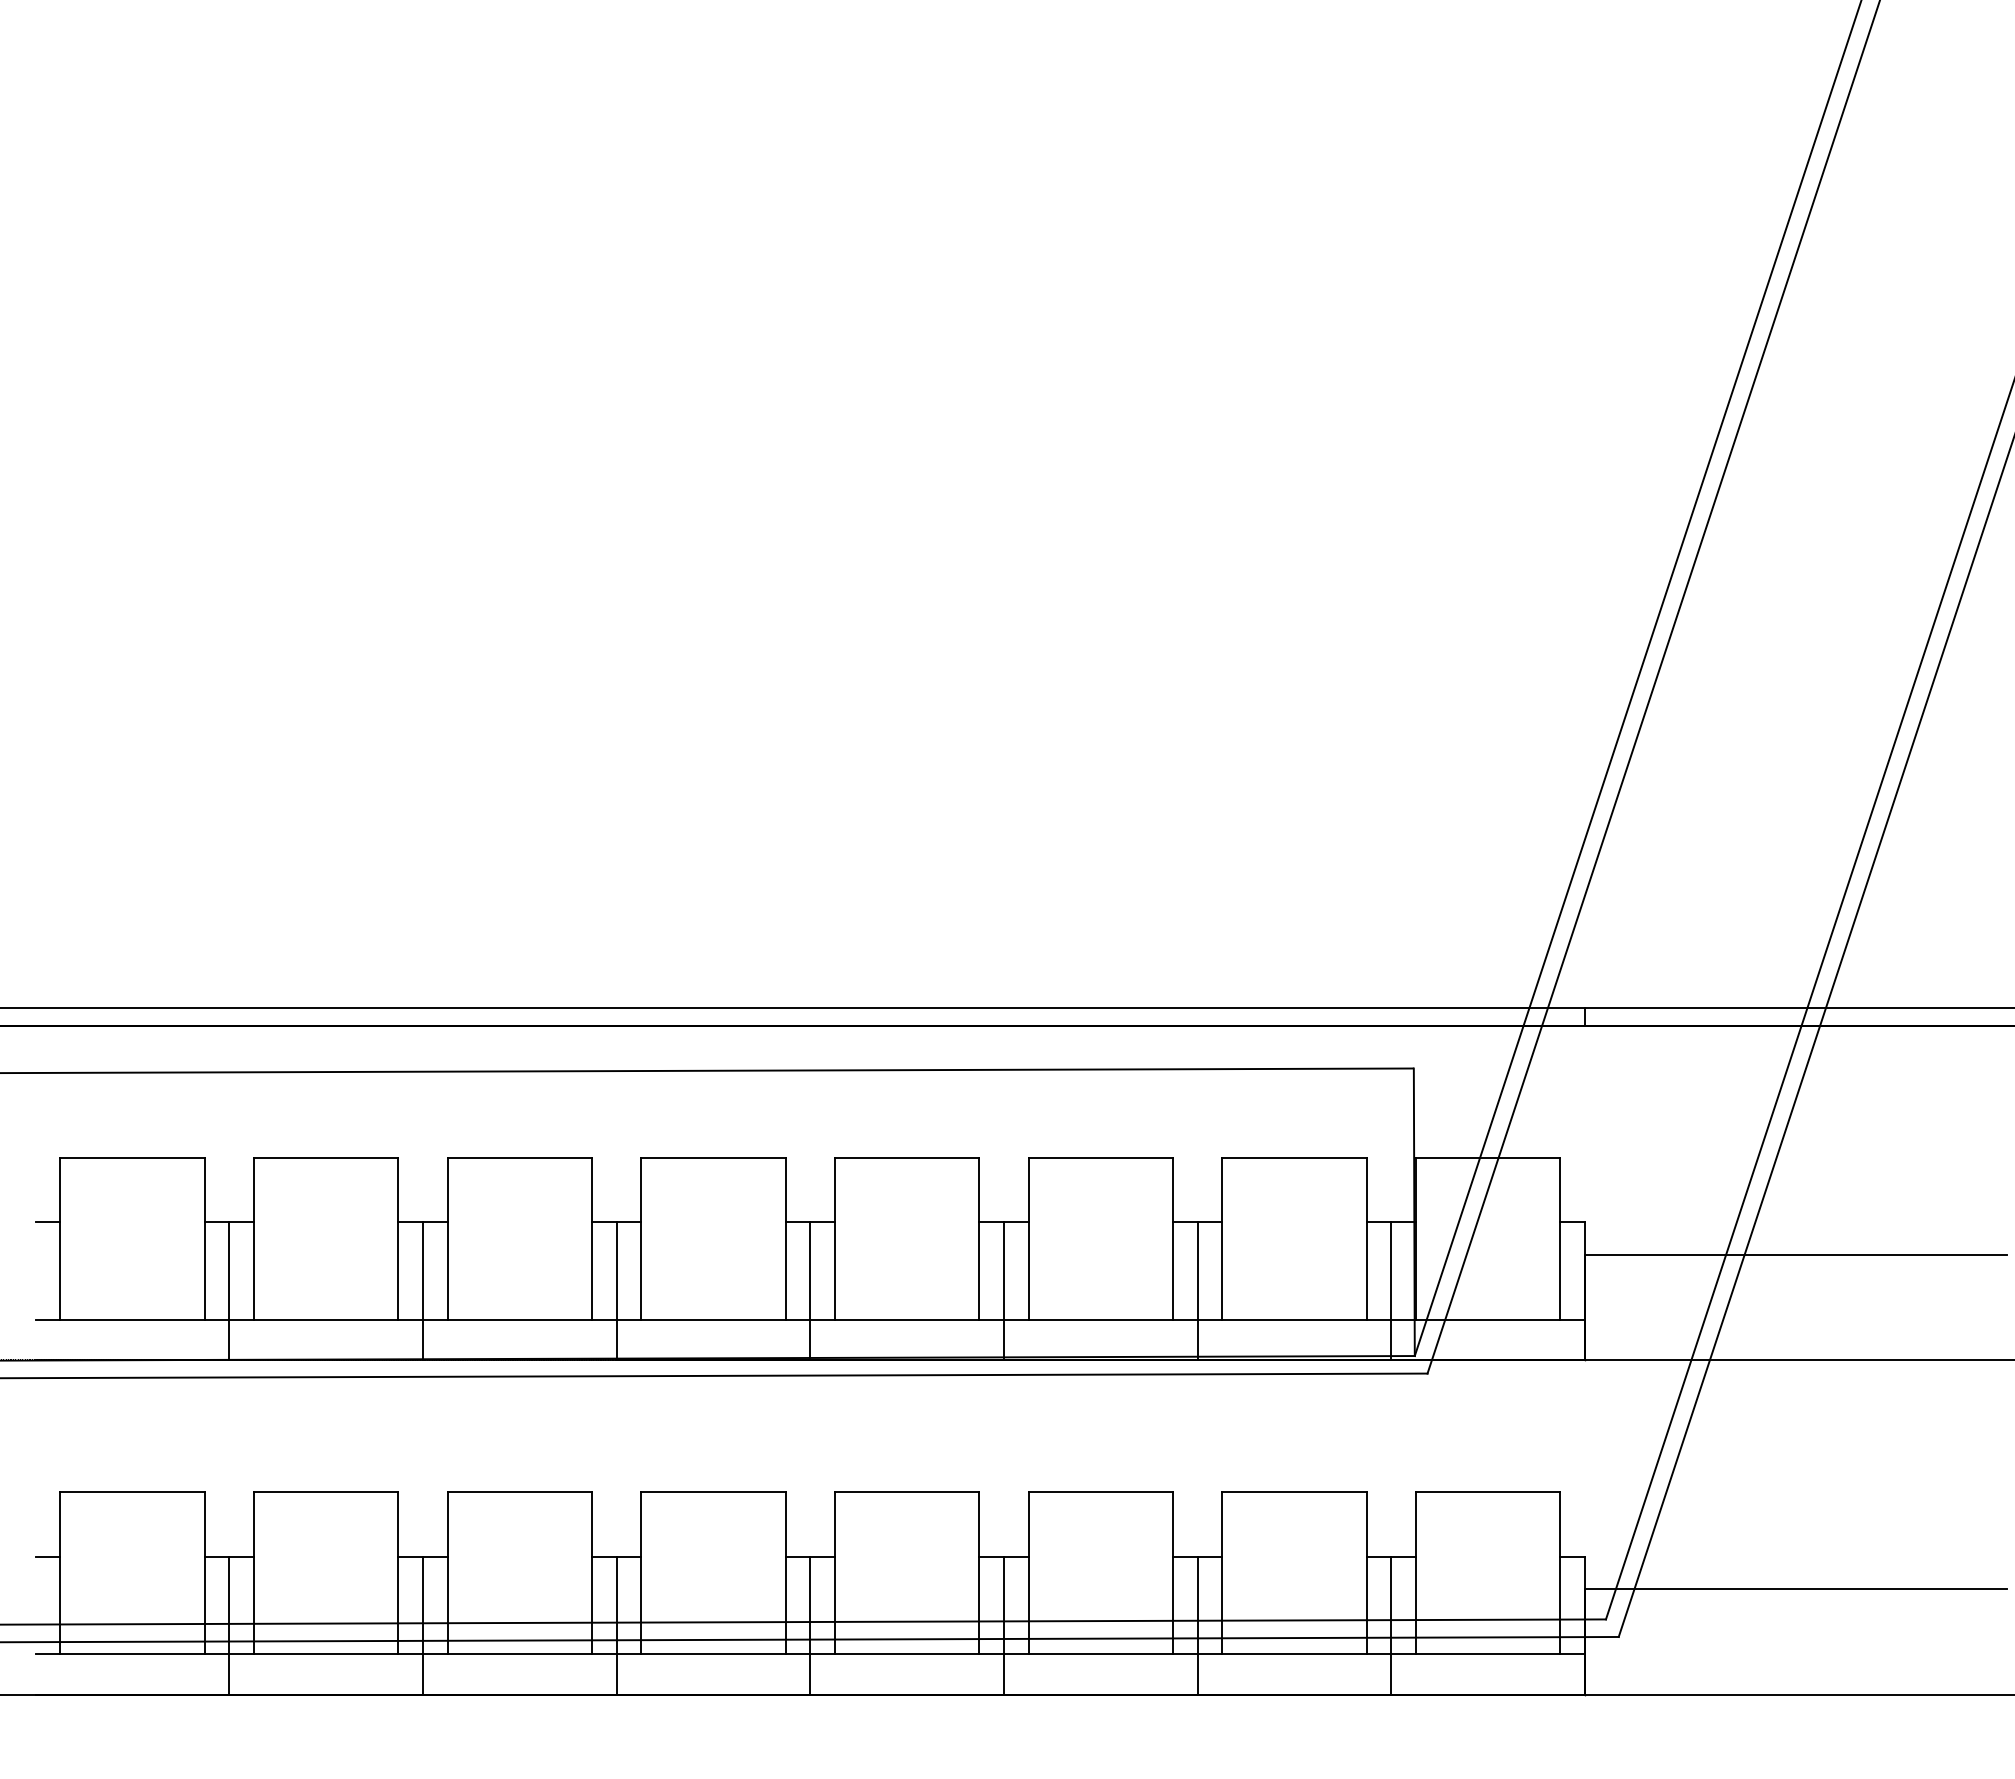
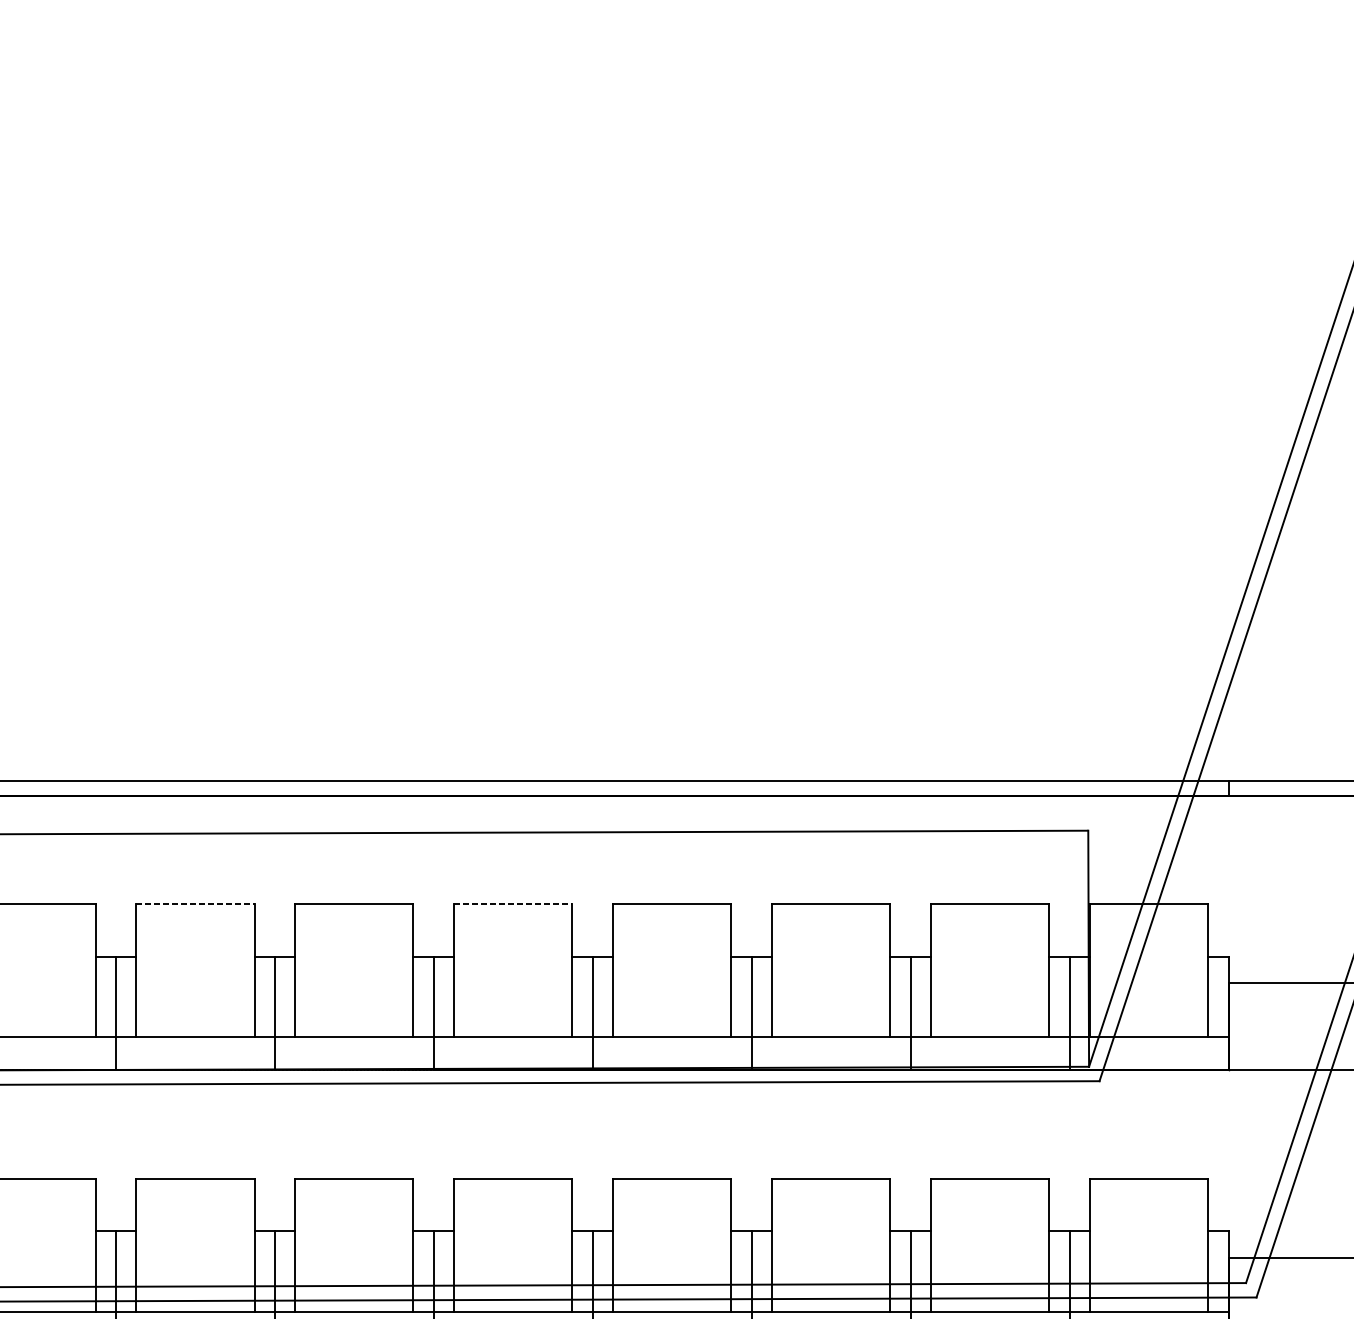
line: (326, 1158) -> (195, 904), solid -> dashed
line: (713, 1158) -> (513, 904), solid -> dashed

